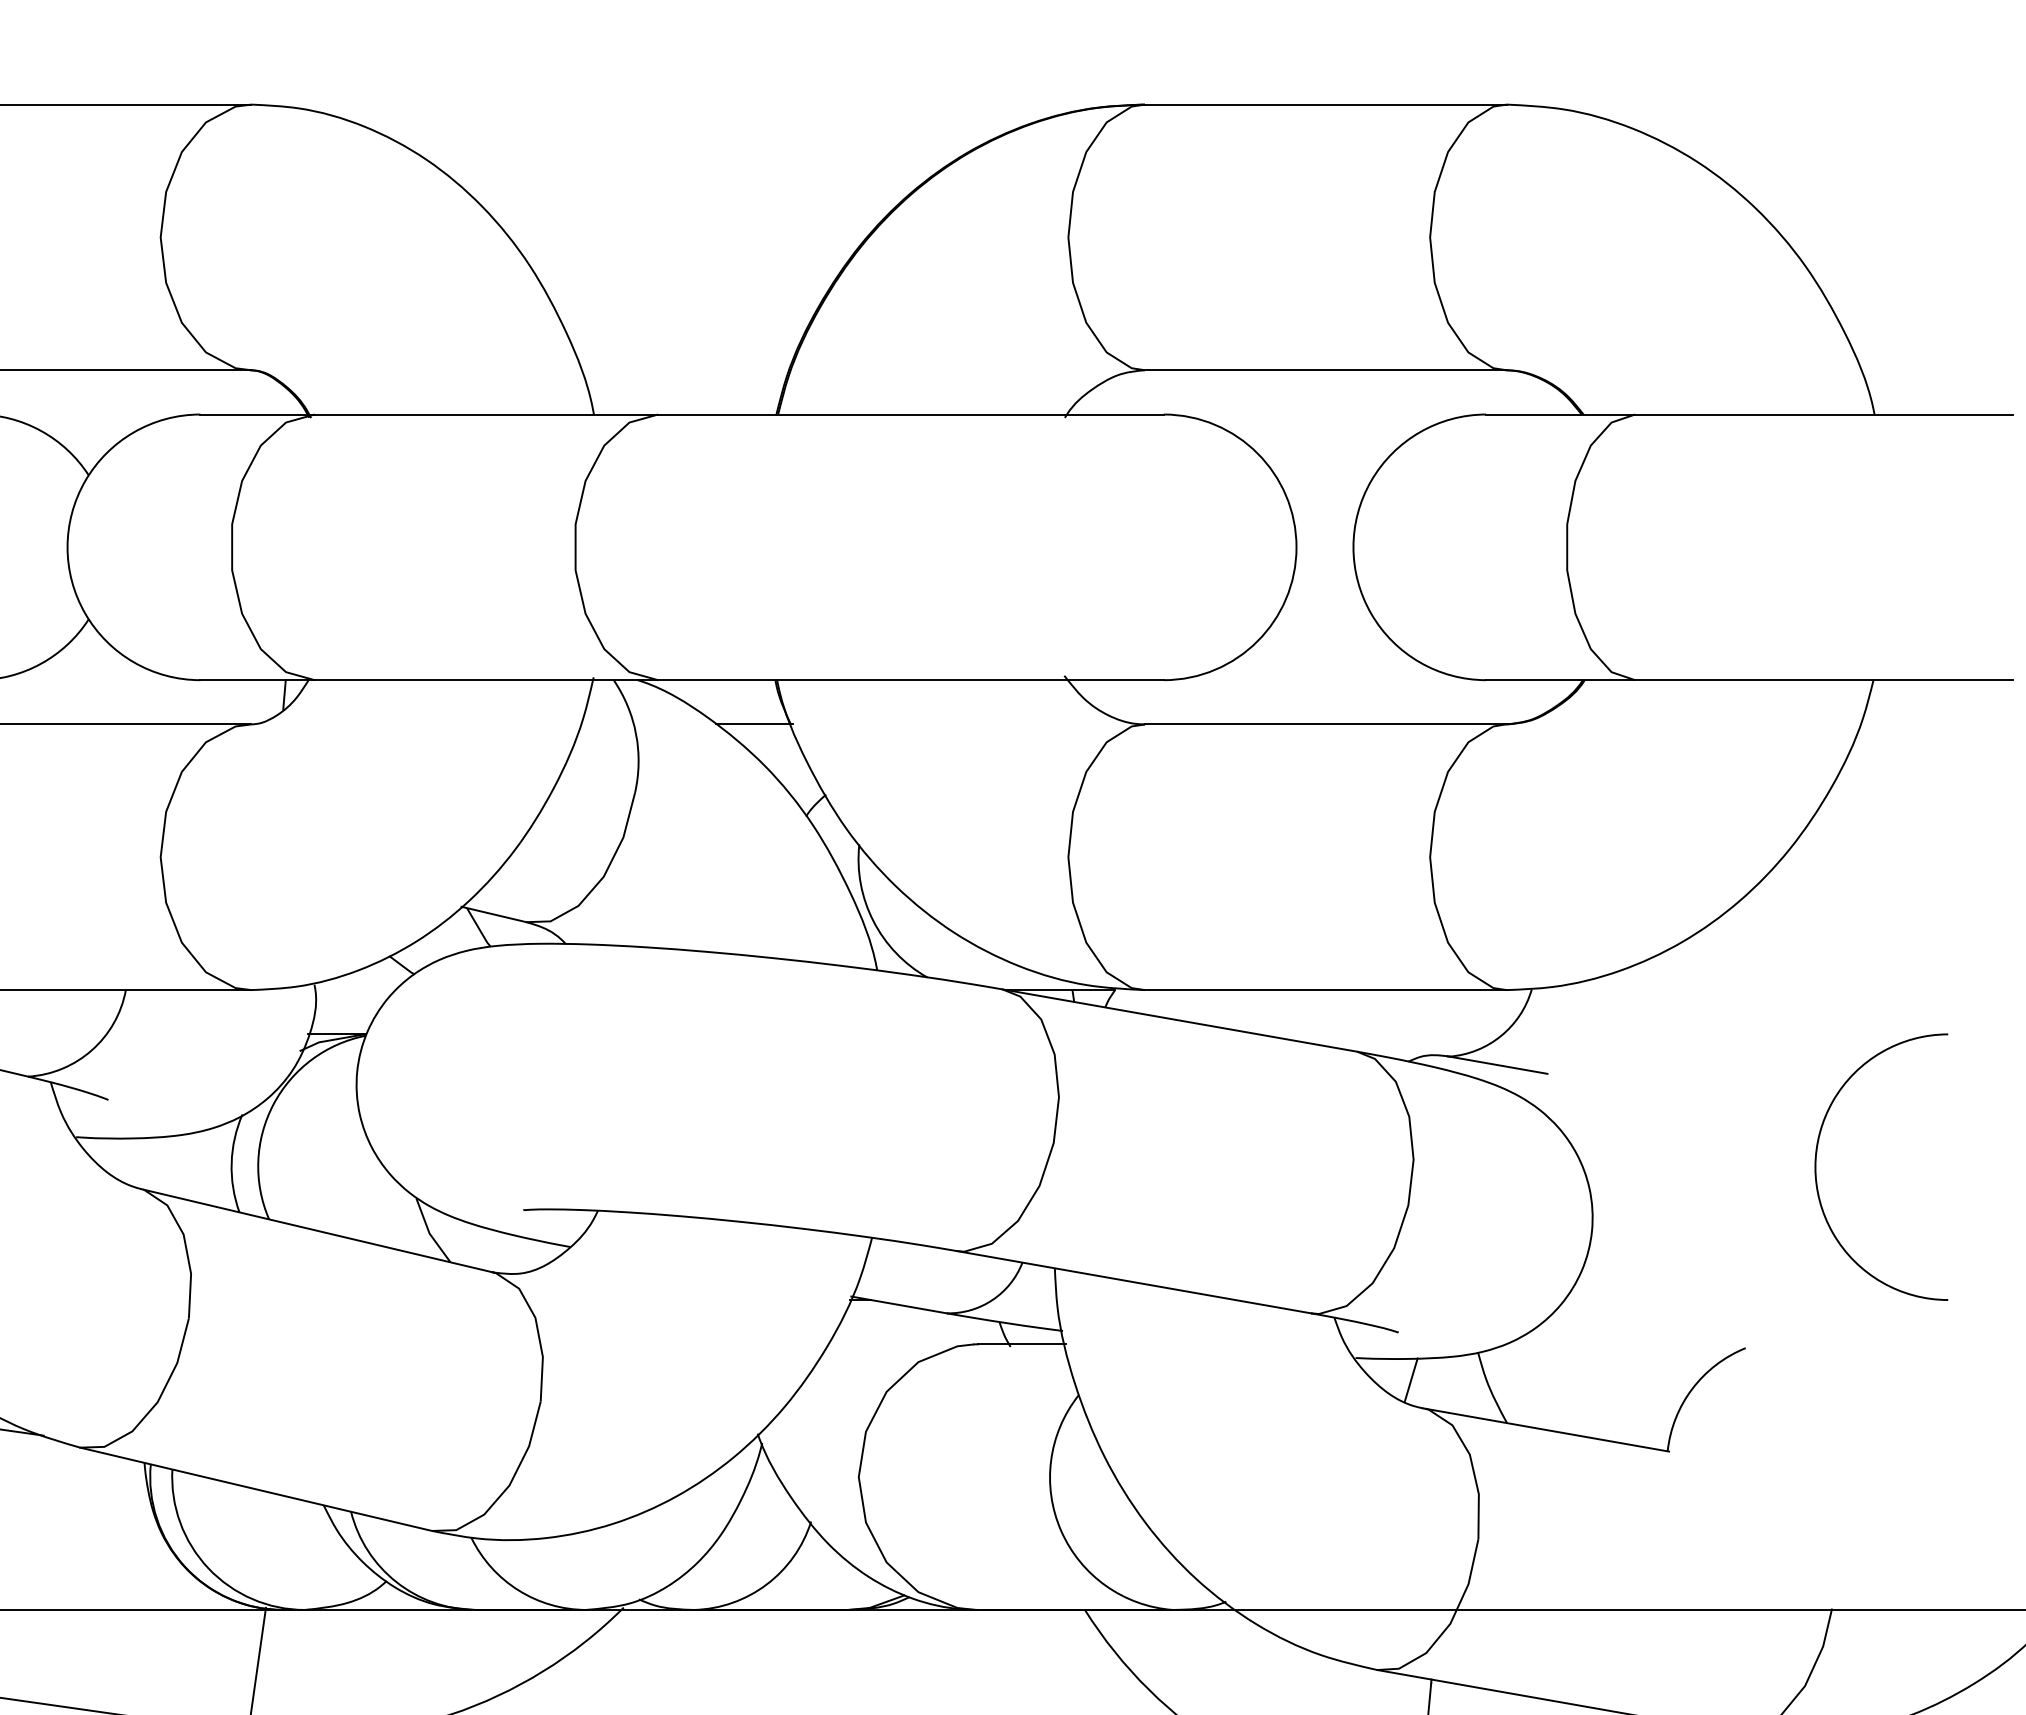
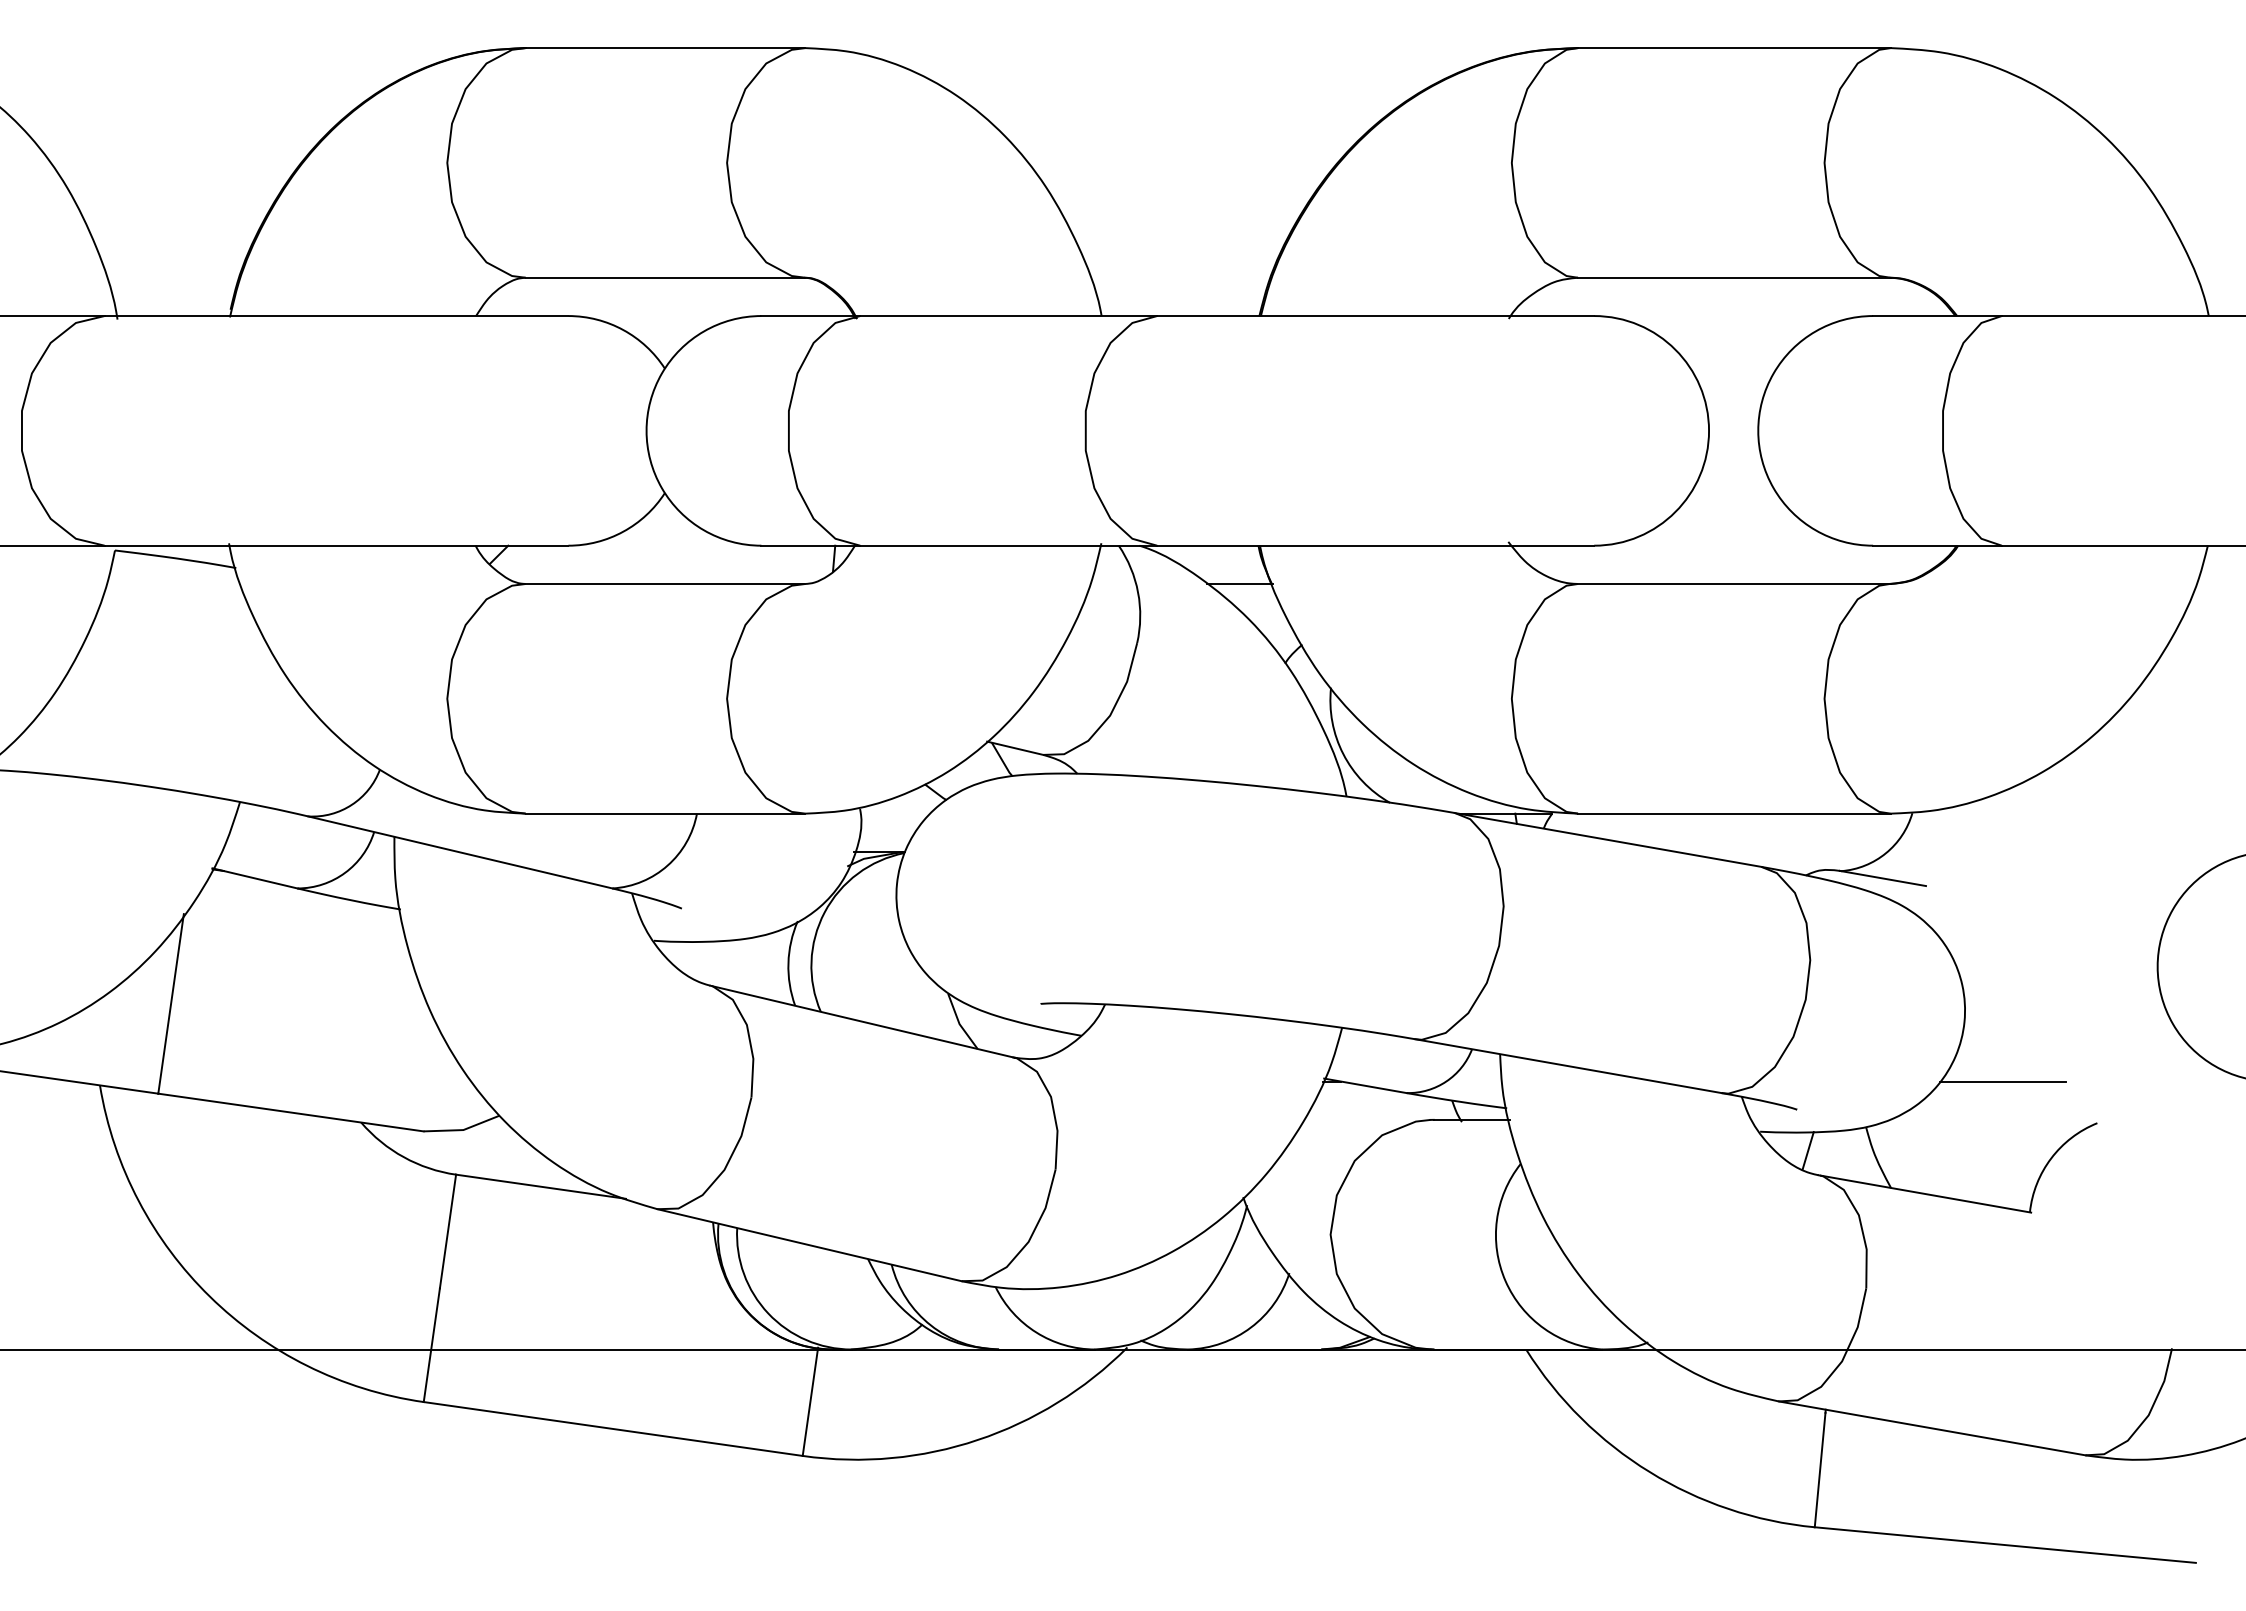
line: (1637, 1299) -> (2003, 1081), added

